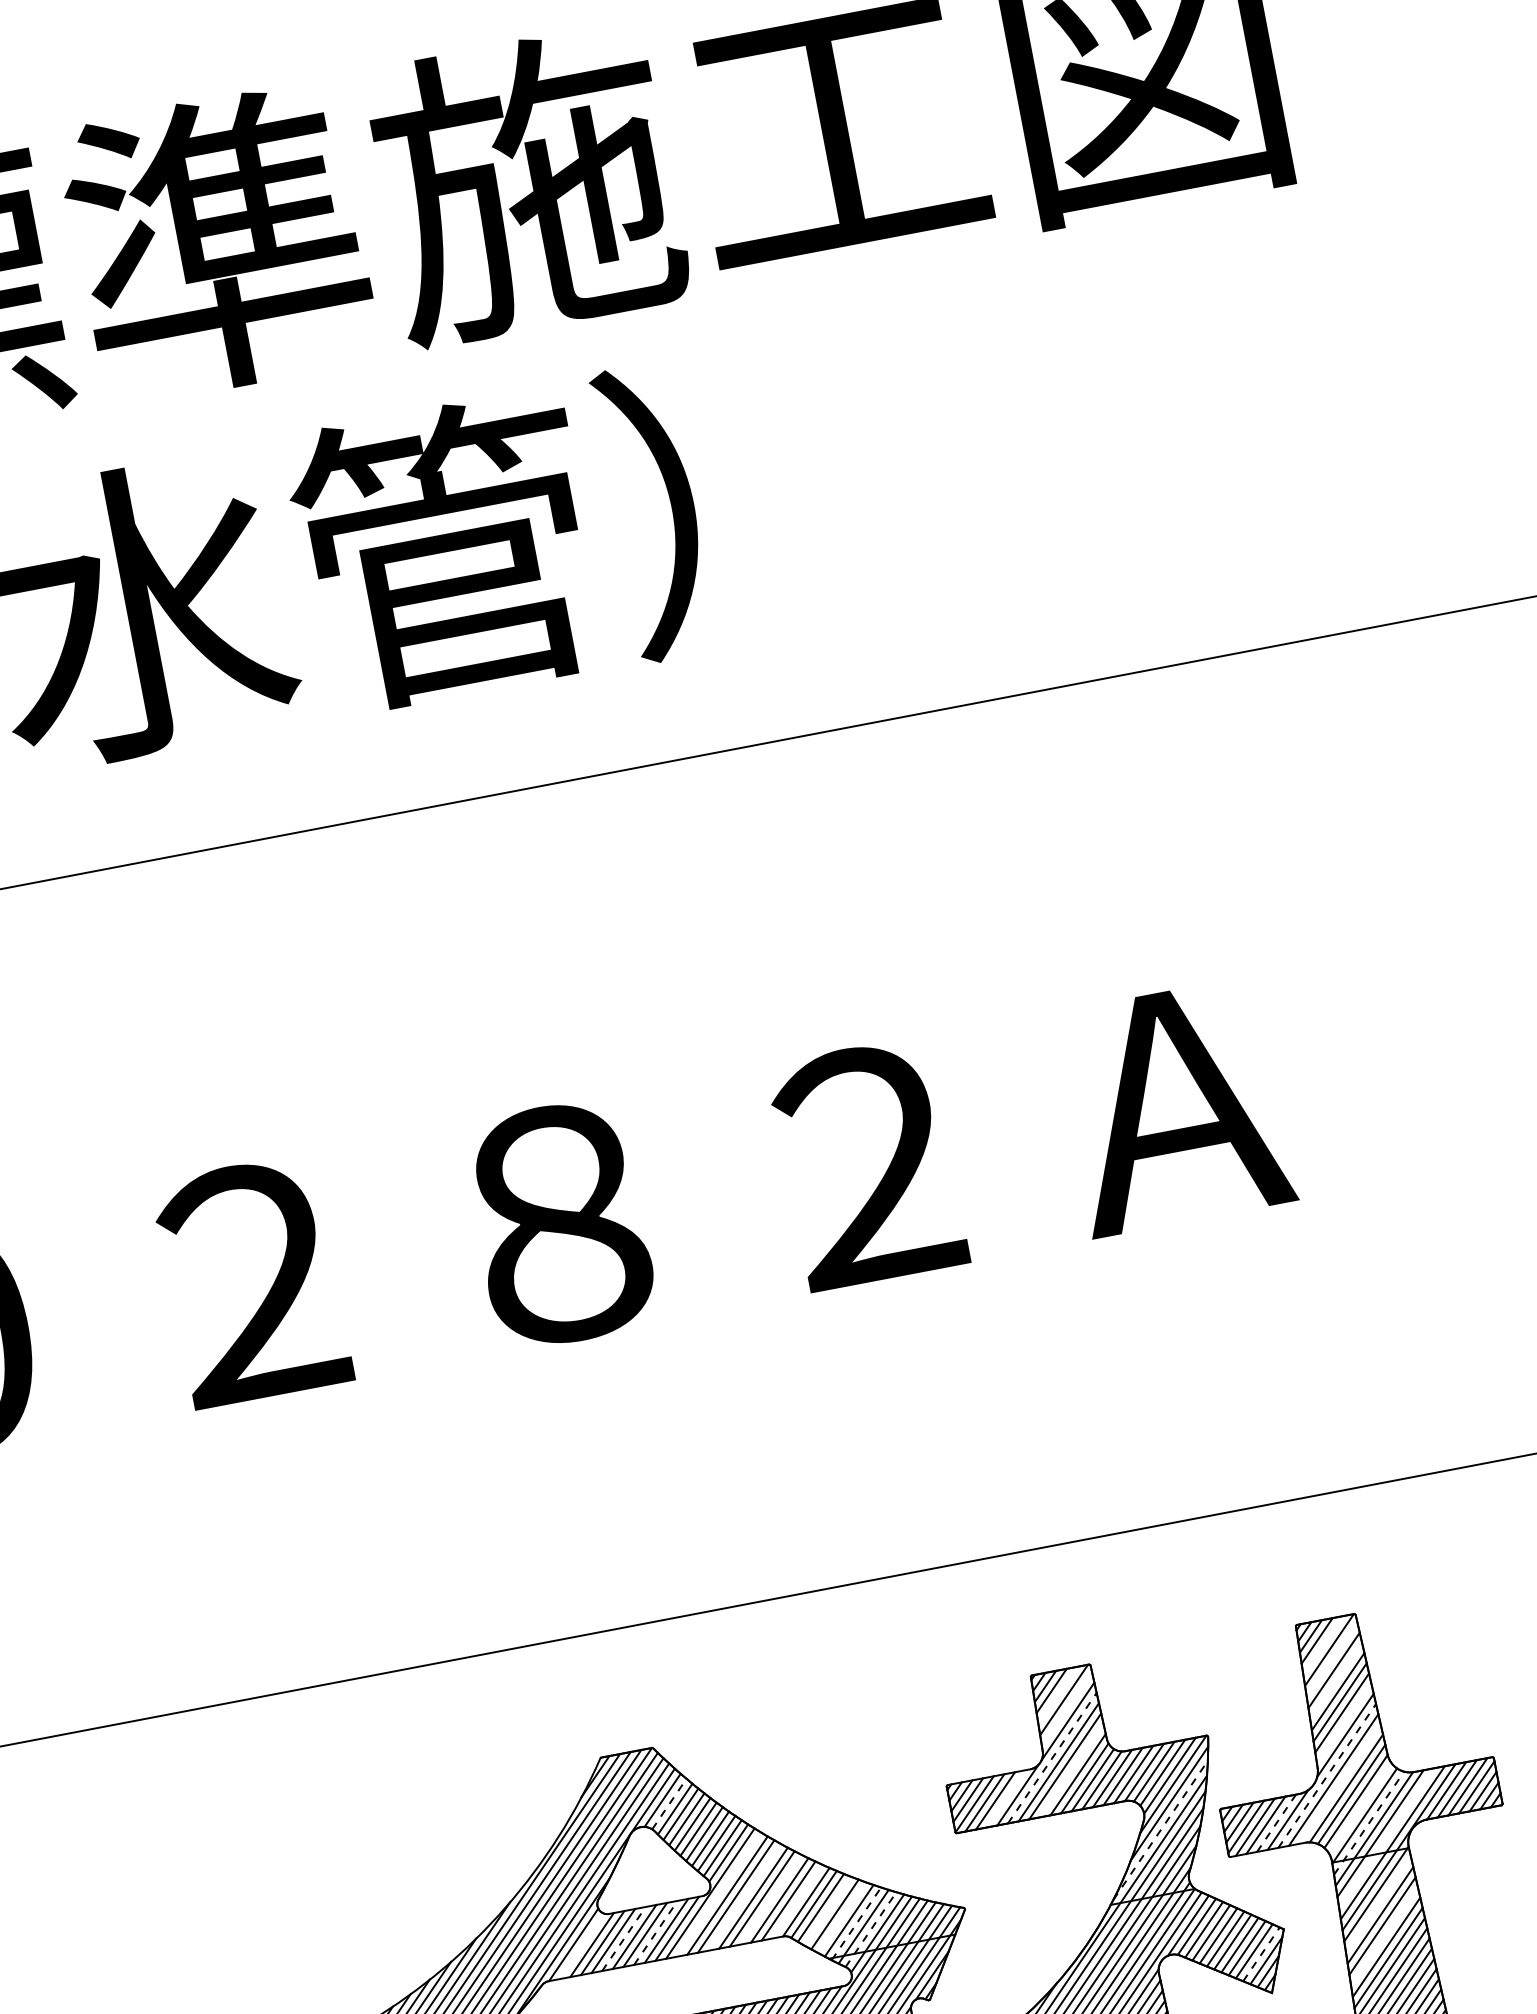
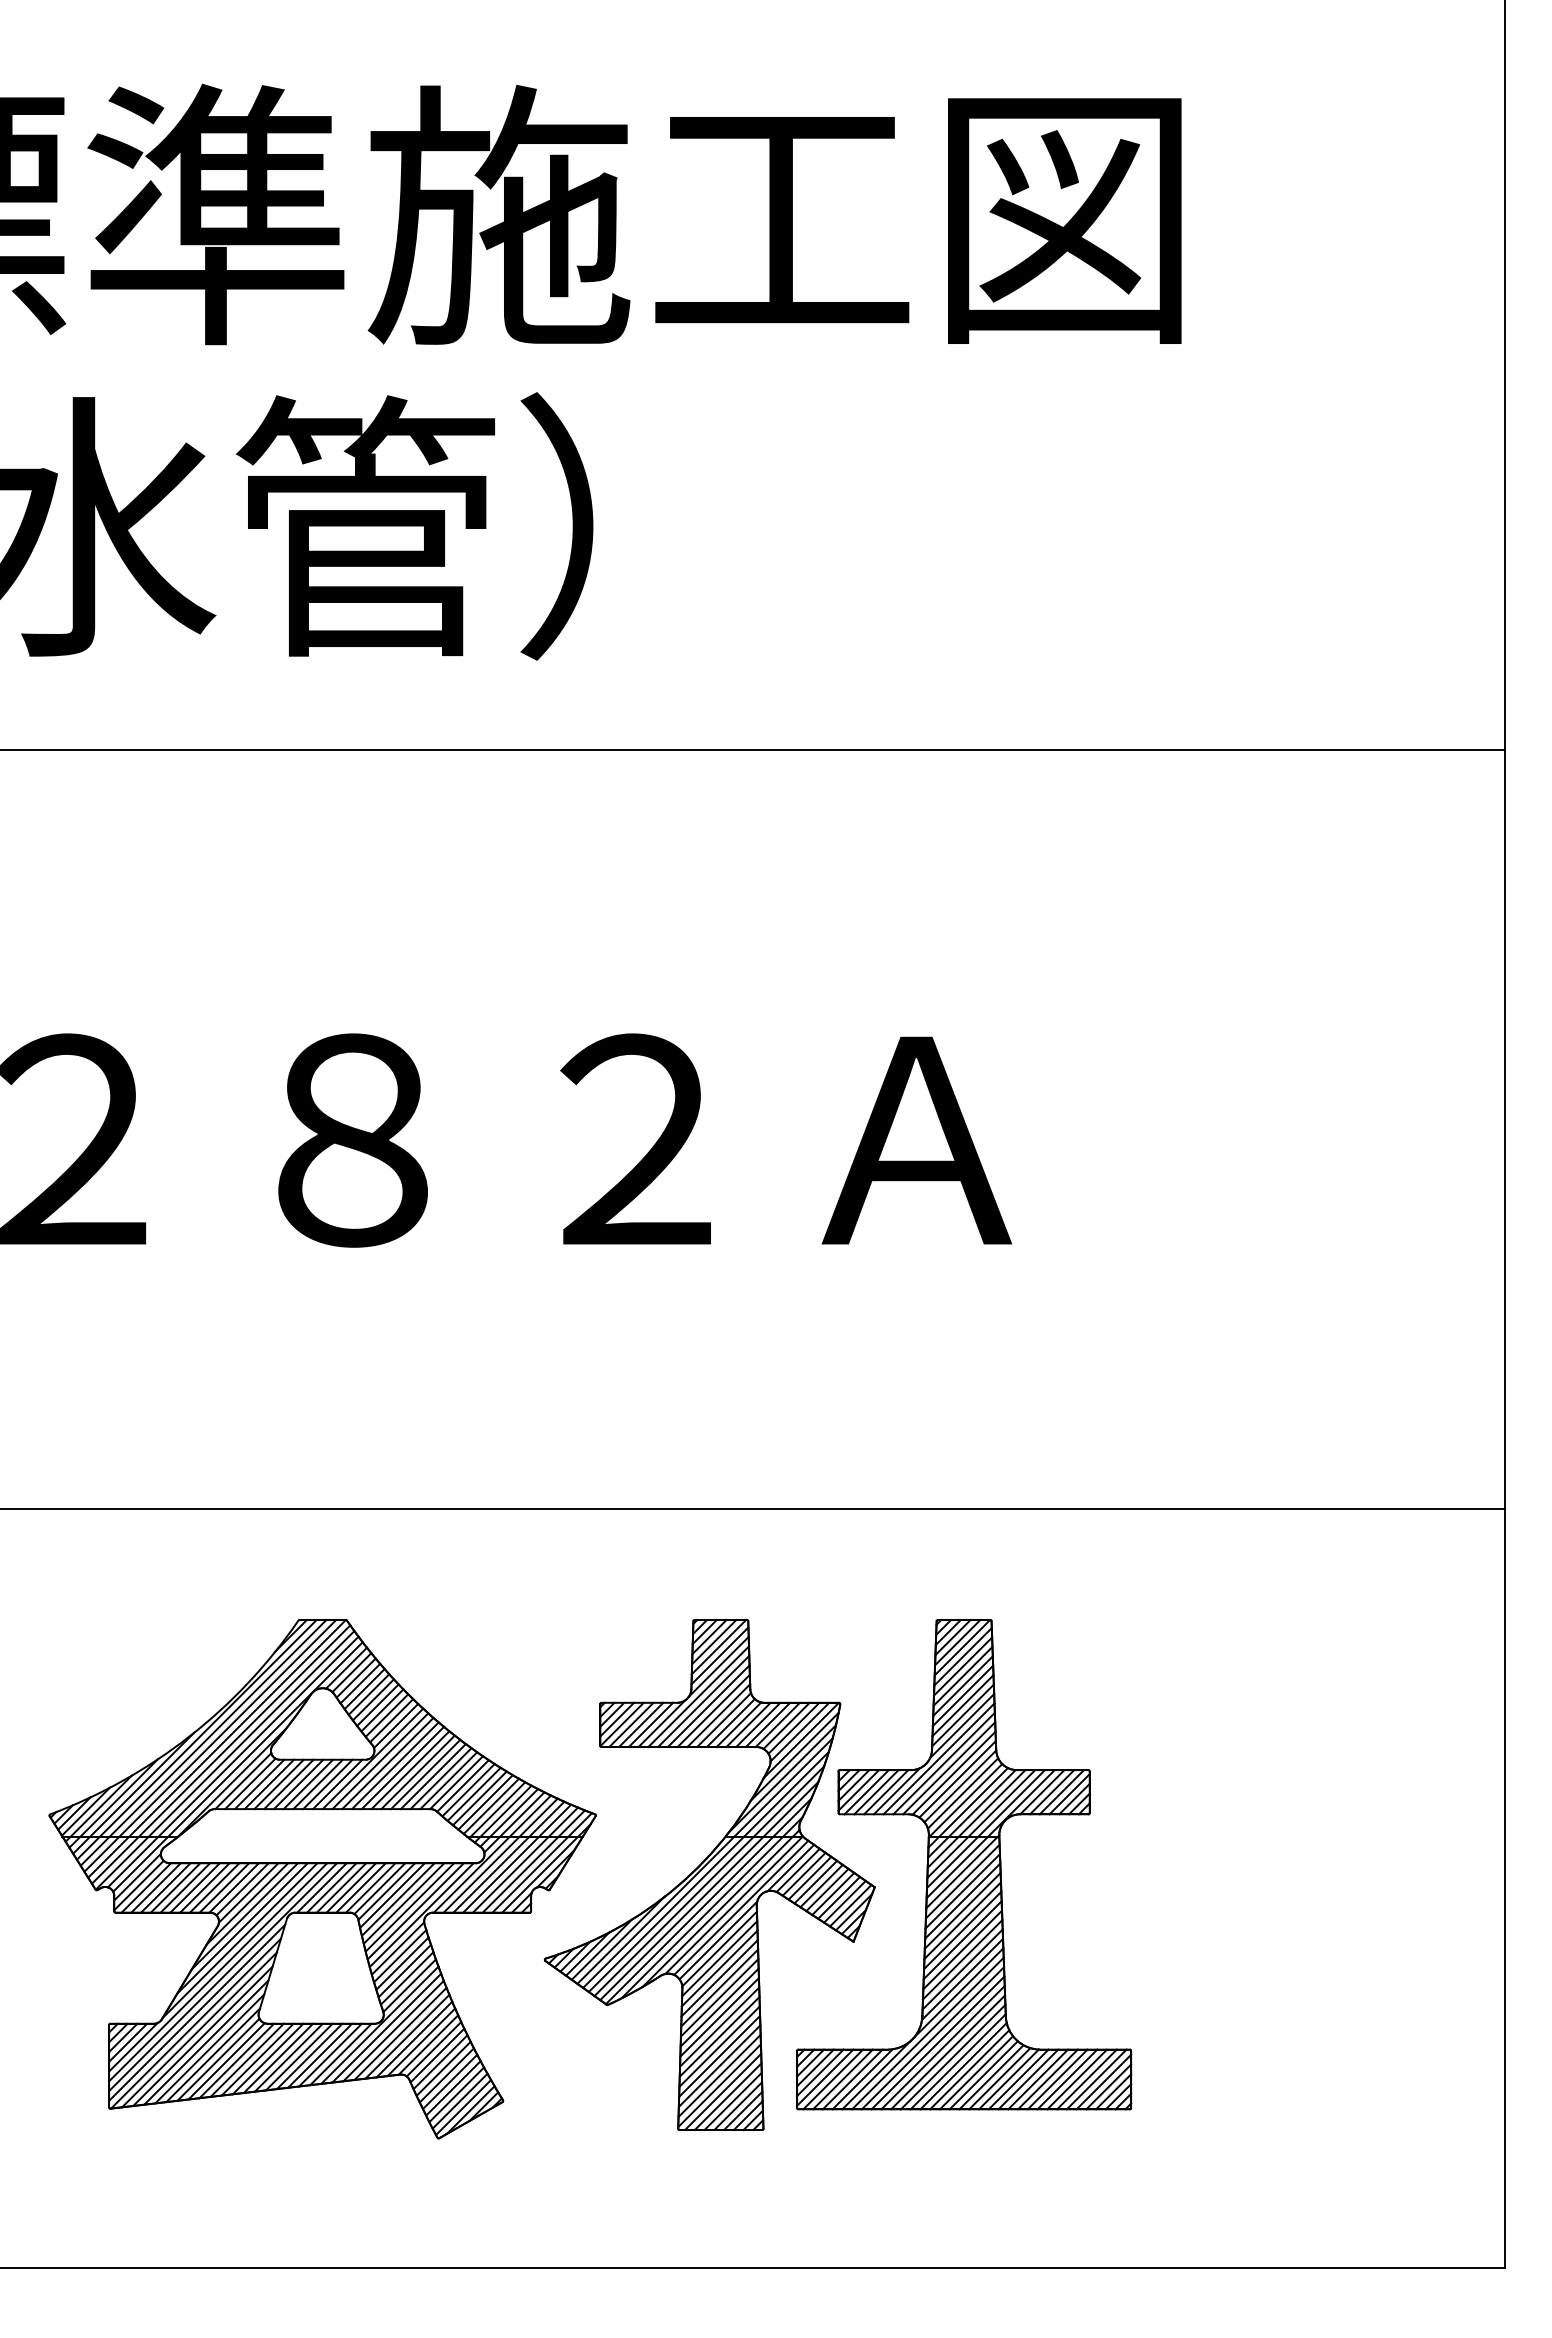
line: (1323, 1645) -> (957, 1642), added
line: (1331, 1659) -> (962, 1656), added
line: (1335, 1680) -> (962, 1675), added
line: (1058, 1695) -> (714, 1642), added
line: (1066, 1708) -> (719, 1655), added
line: (1343, 1723) -> (962, 1715), added
line: (1053, 1757) -> (699, 1696), dashed -> solid
line: (1071, 1770) -> (713, 1710), added
line: (1327, 1775) -> (939, 1758), dashed -> solid
line: (1340, 1784) -> (949, 1768), added
line: (1005, 1798) -> (650, 1724), added
line: (668, 1803) -> (351, 1672), dashed -> solid
line: (1359, 1808) -> (962, 1793), added
line: (1276, 1822) -> (886, 1791), dashed -> solid
line: (1369, 1822) -> (968, 1807), dashed -> solid
line: (1160, 1829) -> (782, 1778), dashed -> solid
line: (1386, 1837) -> (981, 1823), added
line: (719, 1894) -> (380, 1761), added
line: (744, 1896) -> (402, 1767), added
line: (770, 1899) -> (425, 1774), added
line: (797, 1901) -> (448, 1780), added
line: (1378, 1904) -> (962, 1881), added
line: (827, 1910) -> (473, 1793), added
line: (841, 1917) -> (485, 1802), added
line: (856, 1924) -> (497, 1810), dashed -> solid
line: (871, 1929) -> (509, 1817), dashed -> solid
line: (656, 1932) -> (318, 1784), dashed -> solid
line: (1384, 1936) -> (962, 1910), added
line: (623, 1939) -> (288, 1784), dashed -> solid
line: (581, 1945) -> (250, 1783), added
line: (1262, 1953) -> (851, 1905), dashed -> solid

